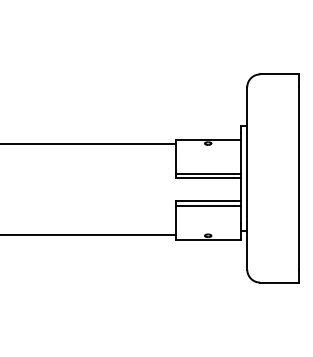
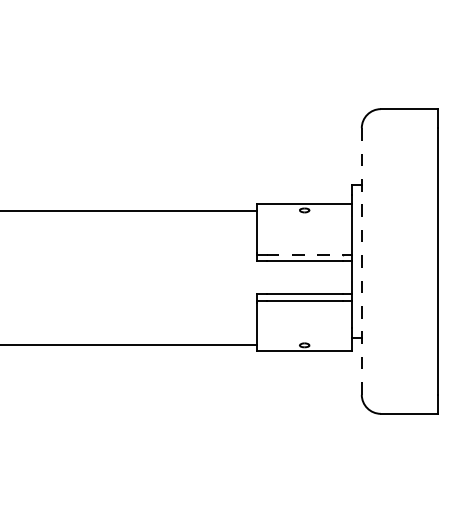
line: (208, 173) -> (305, 254), solid -> dashed
line: (247, 178) -> (362, 261), solid -> dashed

